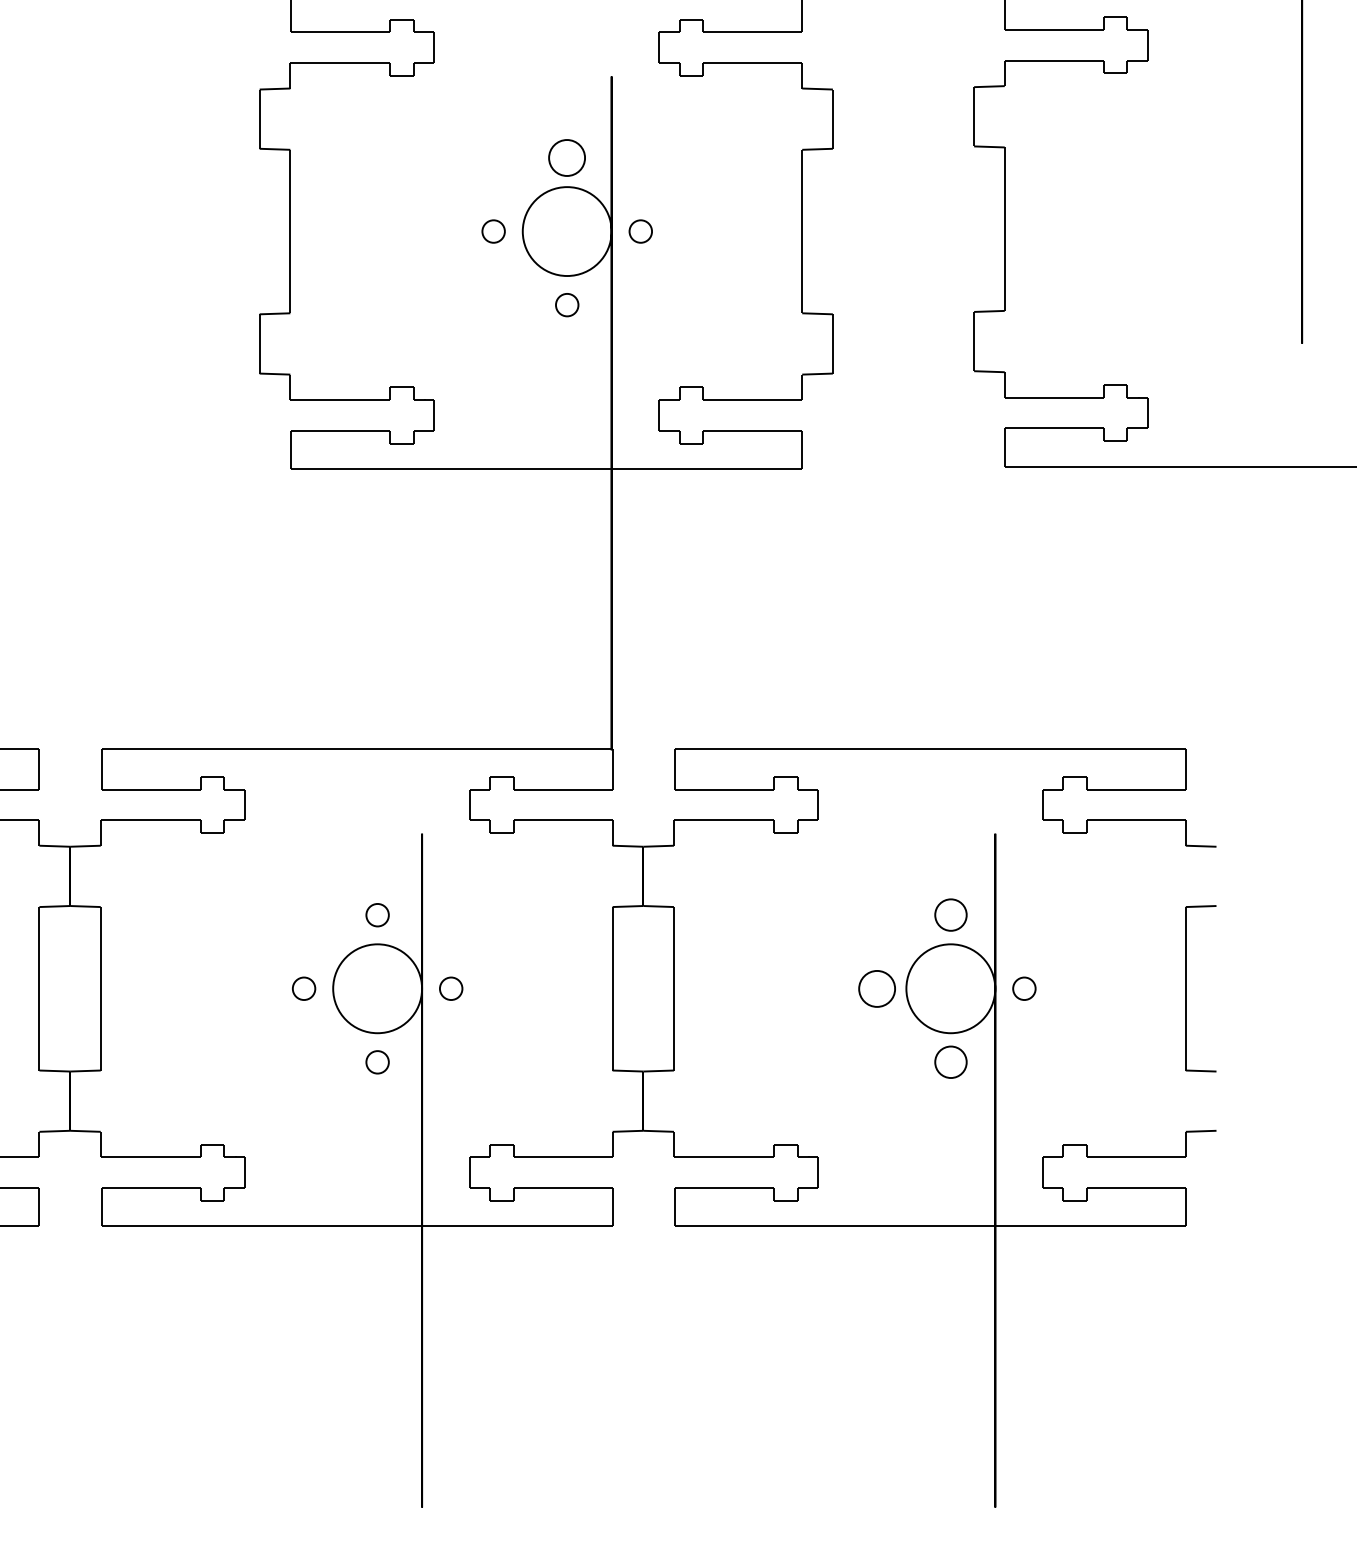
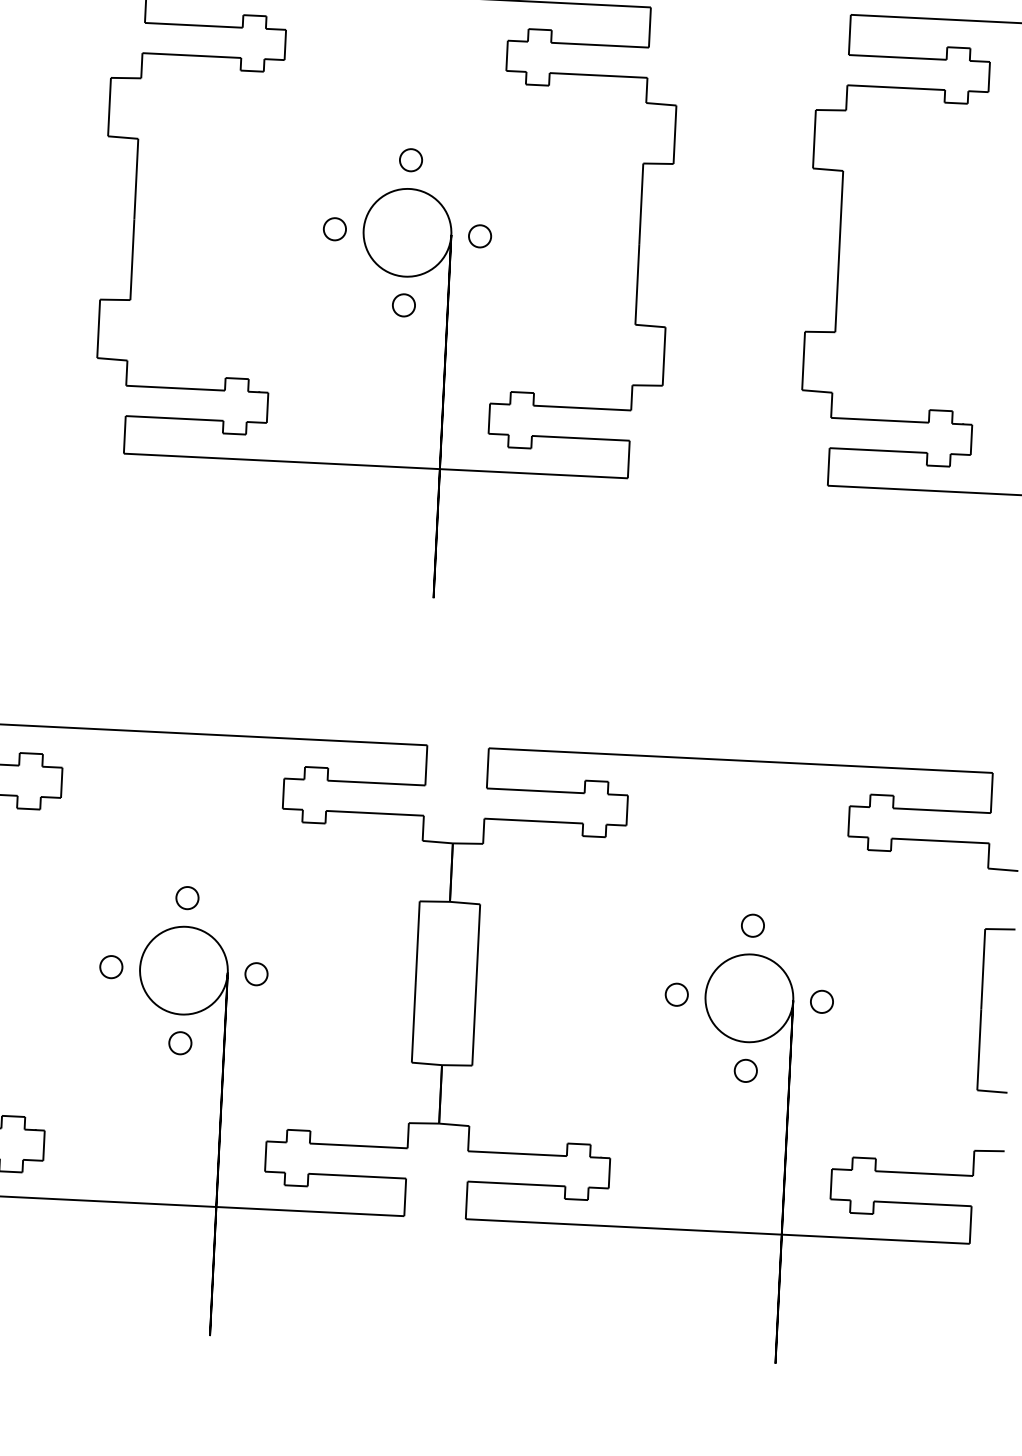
part: (567, 157) -> (411, 159), size x0.62
part: (950, 915) -> (752, 926), size x0.71
part: (877, 988) -> (677, 994), size x0.62
part: (950, 1062) -> (745, 1071), size x0.71

